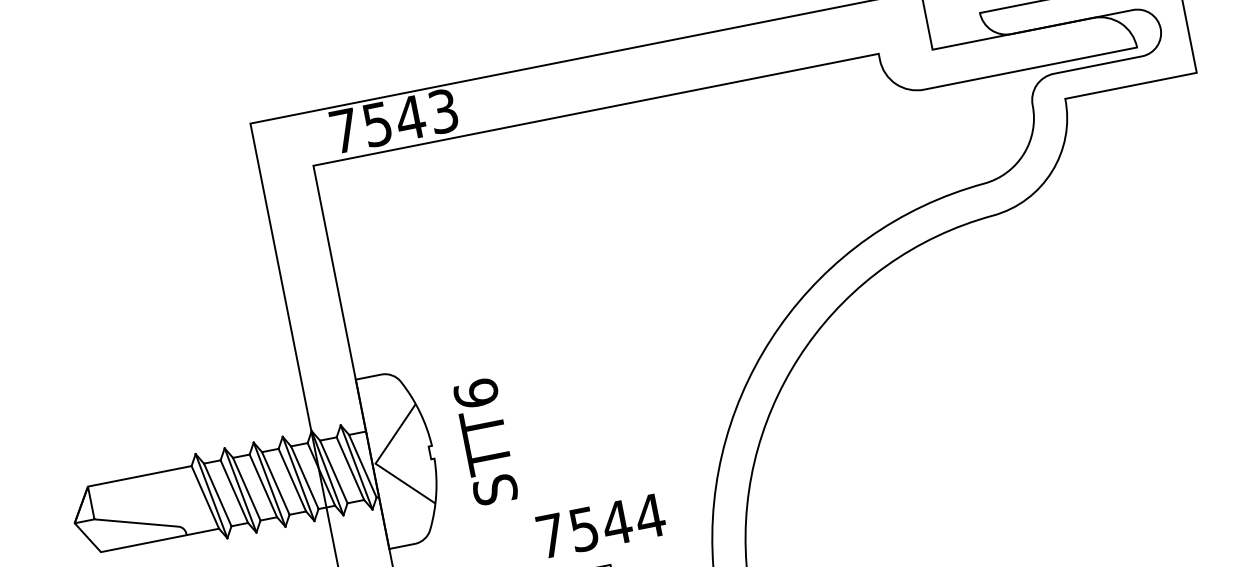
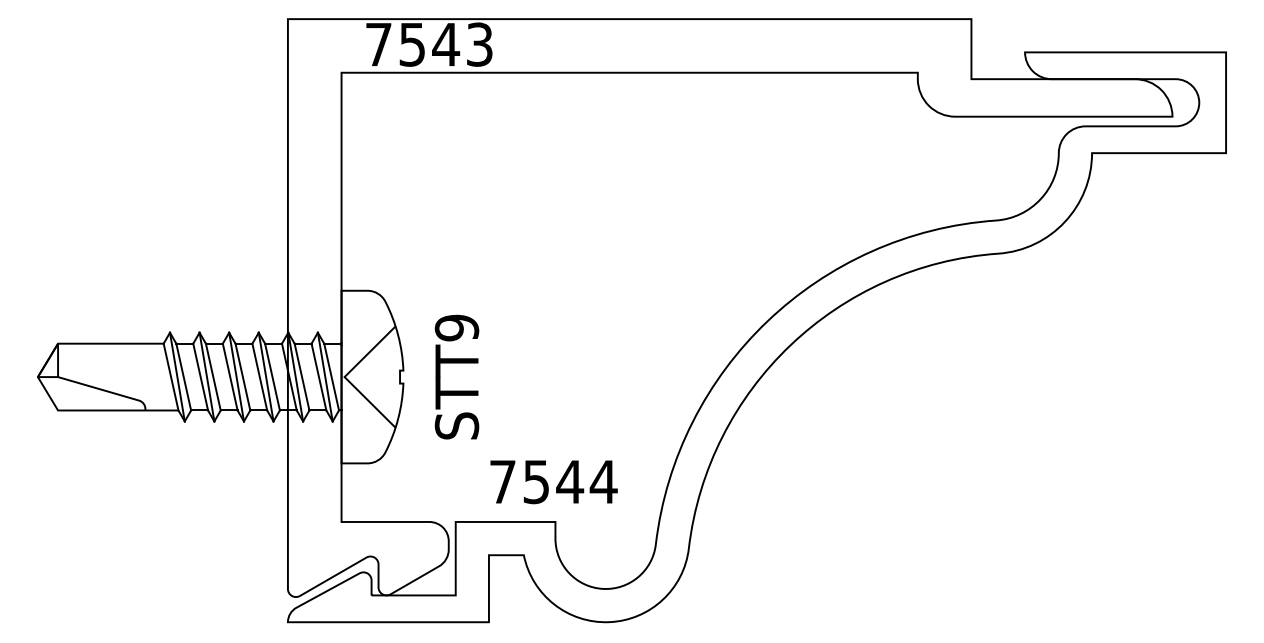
text: (475, 393) -> (456, 327), STT6 -> STT9

